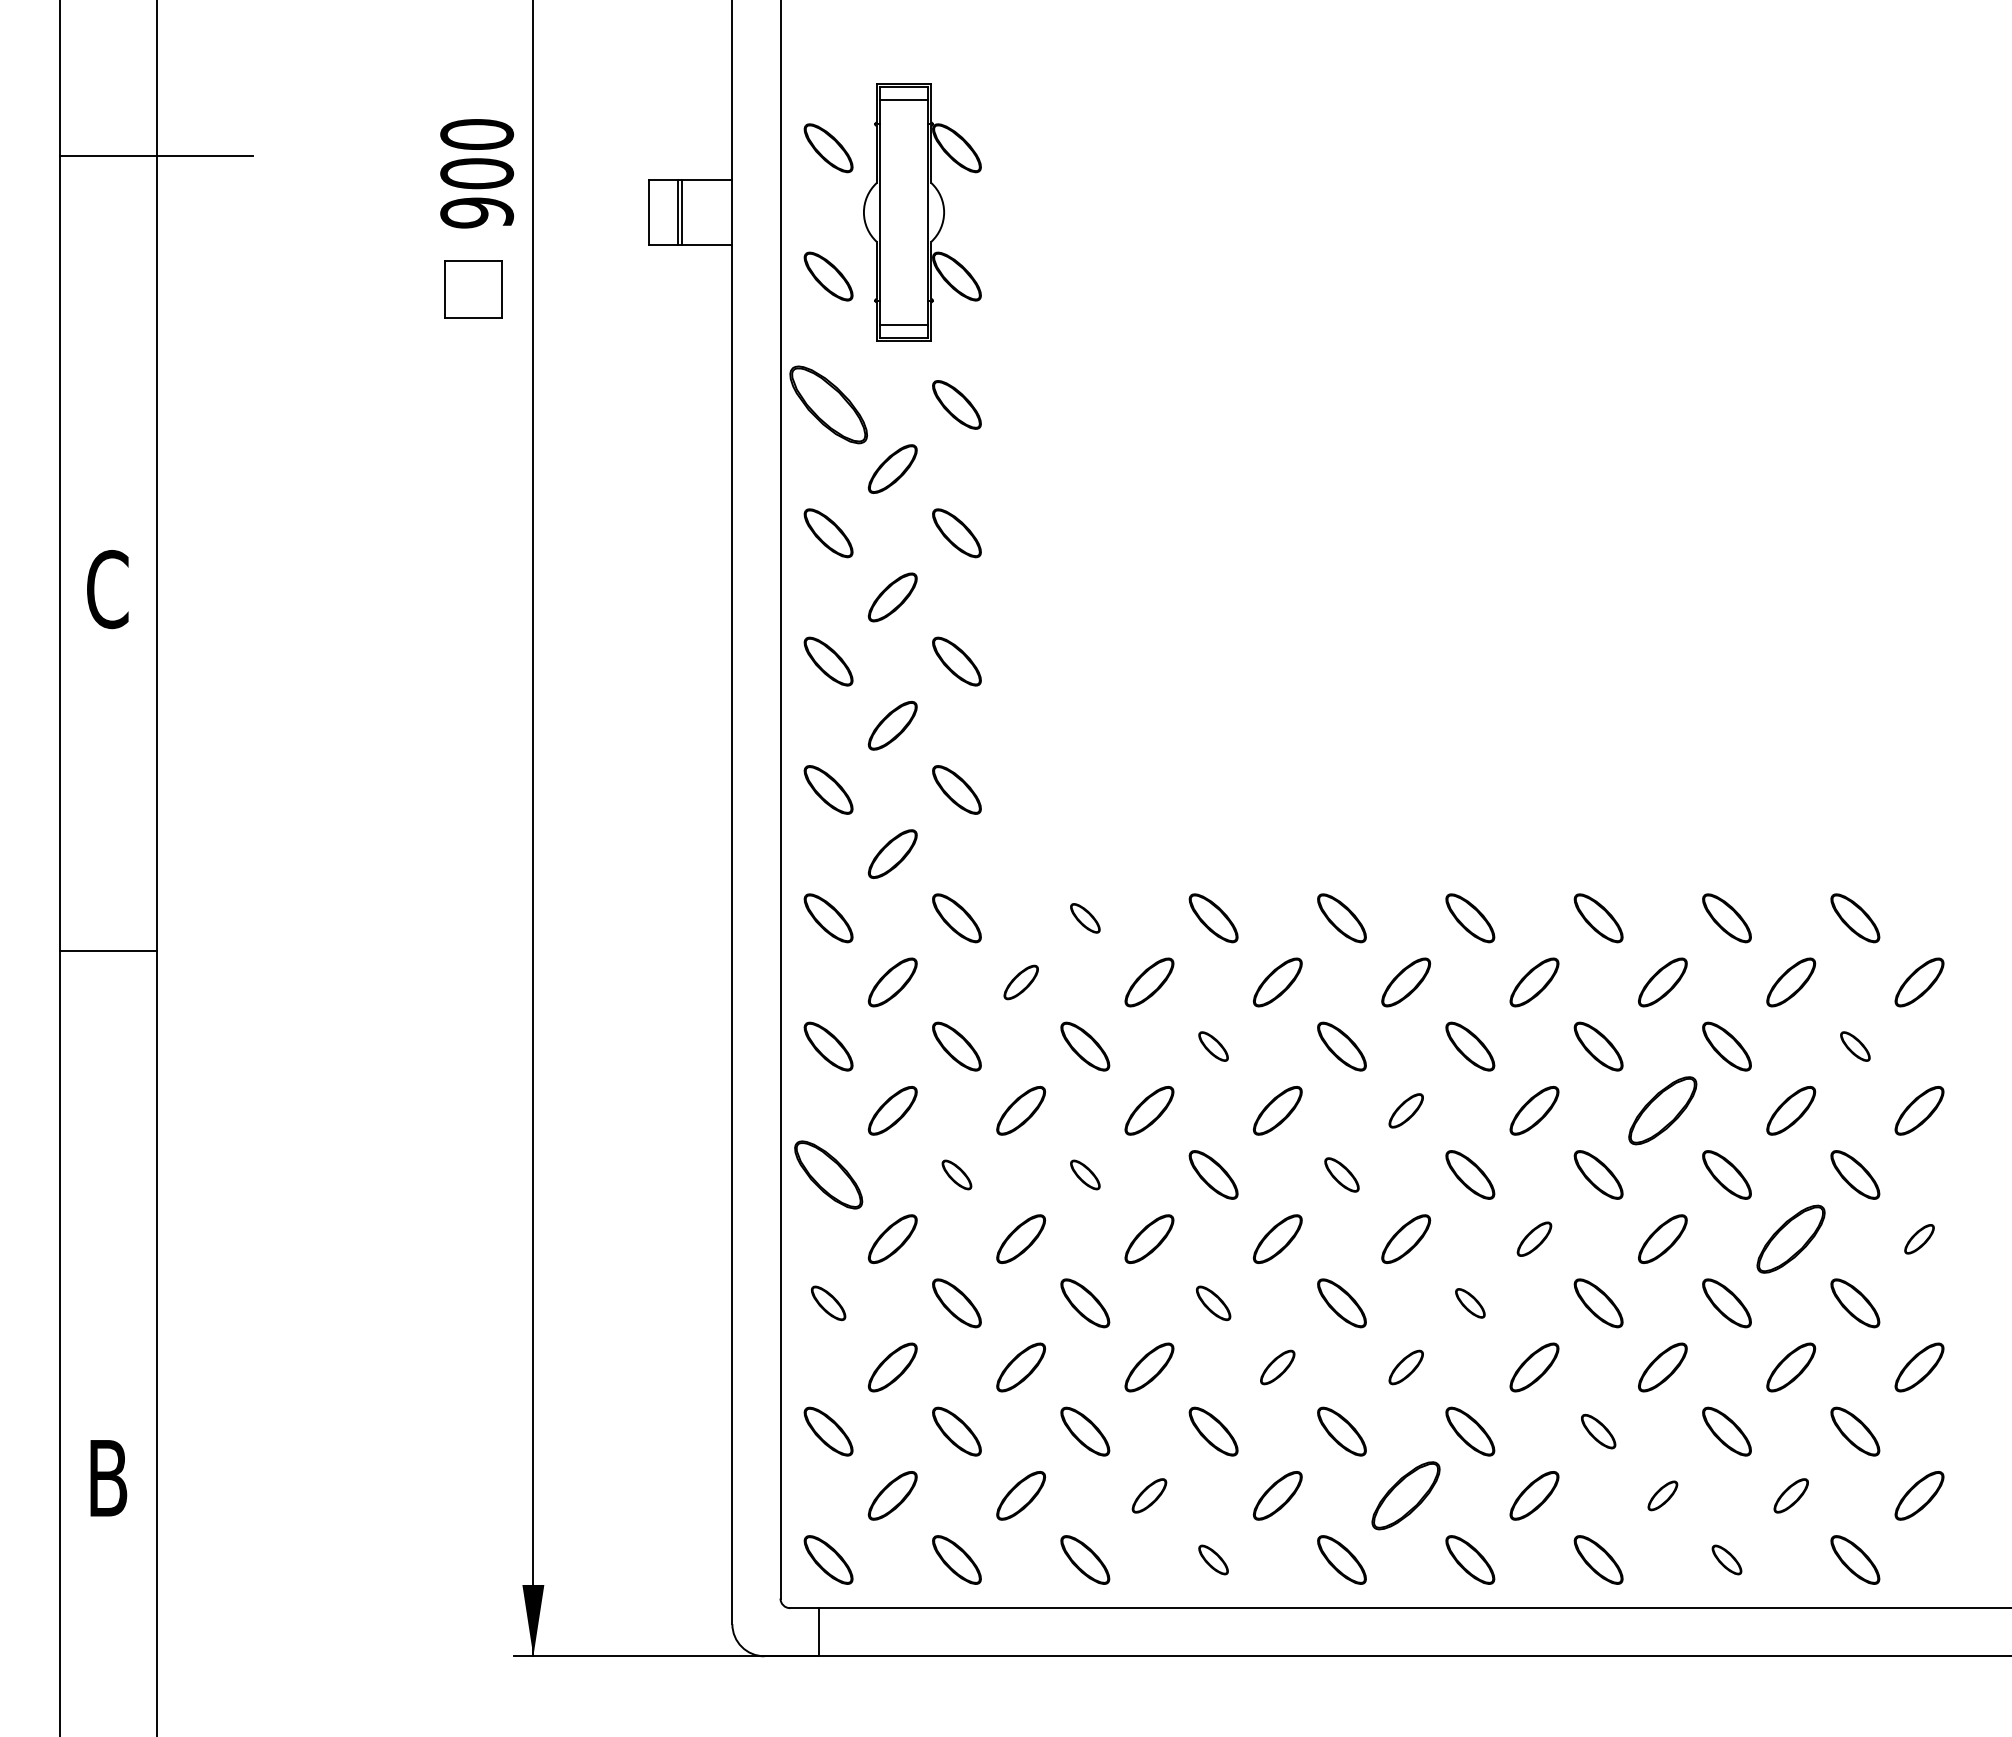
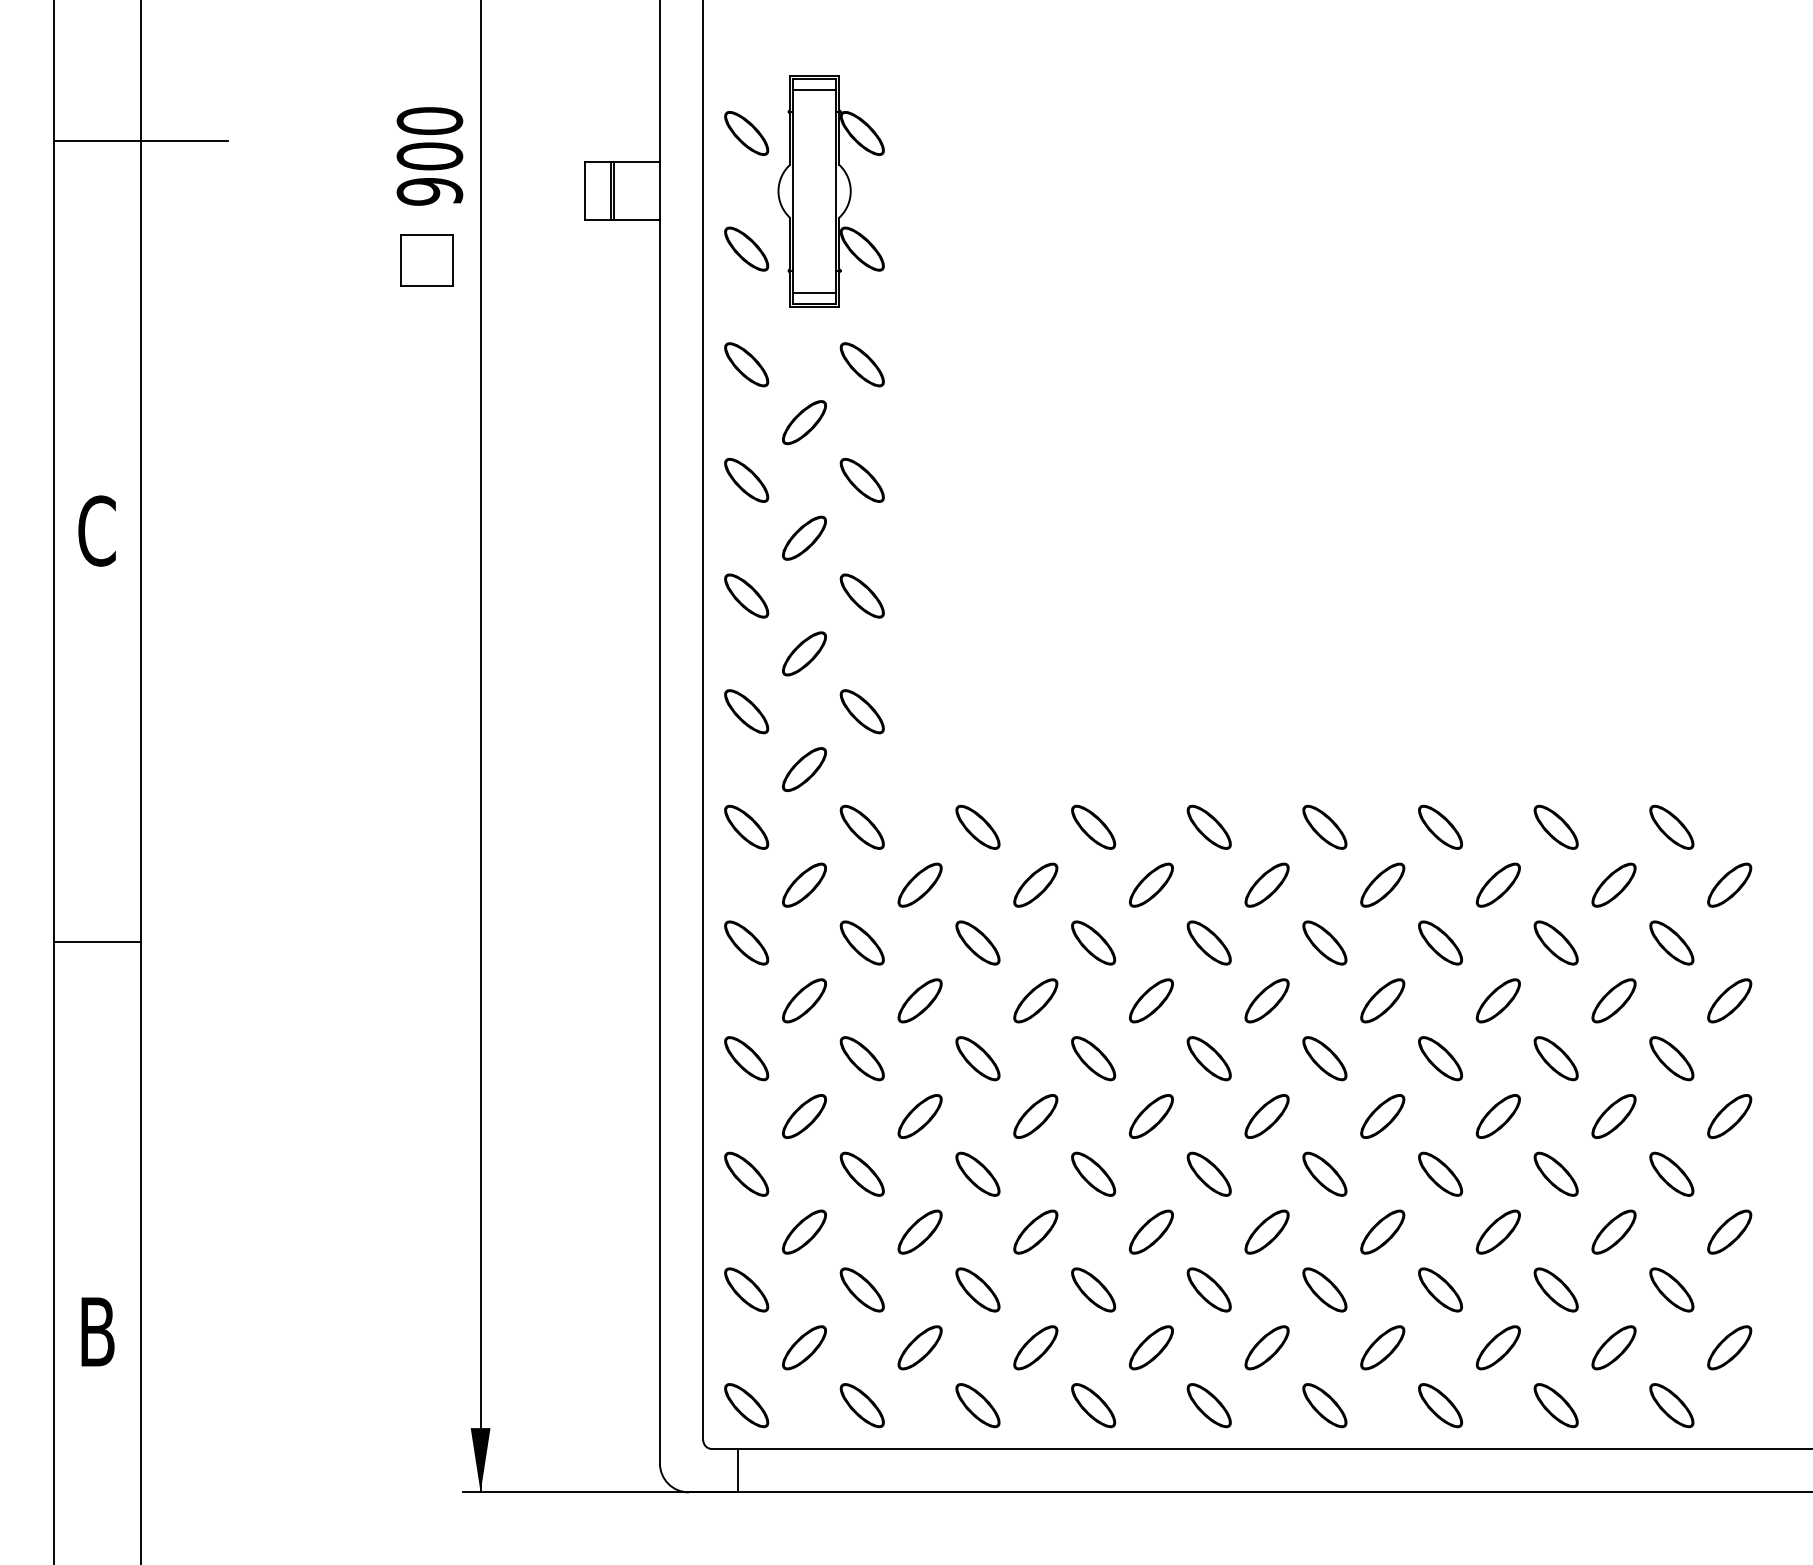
part: (828, 404) -> (746, 364), size x0.62
part: (1085, 918) -> (978, 827), size x1.67
line: (108, 950) -> (97, 941), moved
part: (1021, 982) -> (920, 885), size x1.43
part: (1213, 1046) -> (1093, 942), size x1.67
part: (1855, 1046) -> (1671, 942), size x1.67
part: (1406, 1110) -> (1267, 1000), size x1.43
part: (1662, 1110) -> (1498, 1000), size x0.71
part: (828, 1174) -> (746, 1058), size x0.71
part: (956, 1174) -> (861, 1058), size x1.67
part: (1085, 1174) -> (978, 1058), size x1.67
part: (1341, 1174) -> (1208, 1058), size x1.43
part: (1791, 1238) -> (1614, 1115), size x0.71
part: (1534, 1239) -> (1382, 1116), size x1.43
part: (1919, 1239) -> (1729, 1116), size x1.67
part: (828, 1303) -> (746, 1174), size x1.43
part: (1213, 1303) -> (1093, 1174), size x1.43
part: (1470, 1303) -> (1325, 1174), size x1.67
part: (1277, 1367) -> (1151, 1232), size x1.43
part: (1406, 1367) -> (1267, 1232), size x1.43
part: (1598, 1431) -> (1440, 1289), size x1.43
part: (1149, 1495) -> (1035, 1347), size x1.43
part: (1406, 1495) -> (1267, 1347), size x0.71
part: (1662, 1495) -> (1498, 1347), size x1.67
part: (1791, 1495) -> (1614, 1347), size x1.43
part: (1213, 1559) -> (1093, 1405), size x1.67
part: (1726, 1559) -> (1555, 1405), size x1.67

